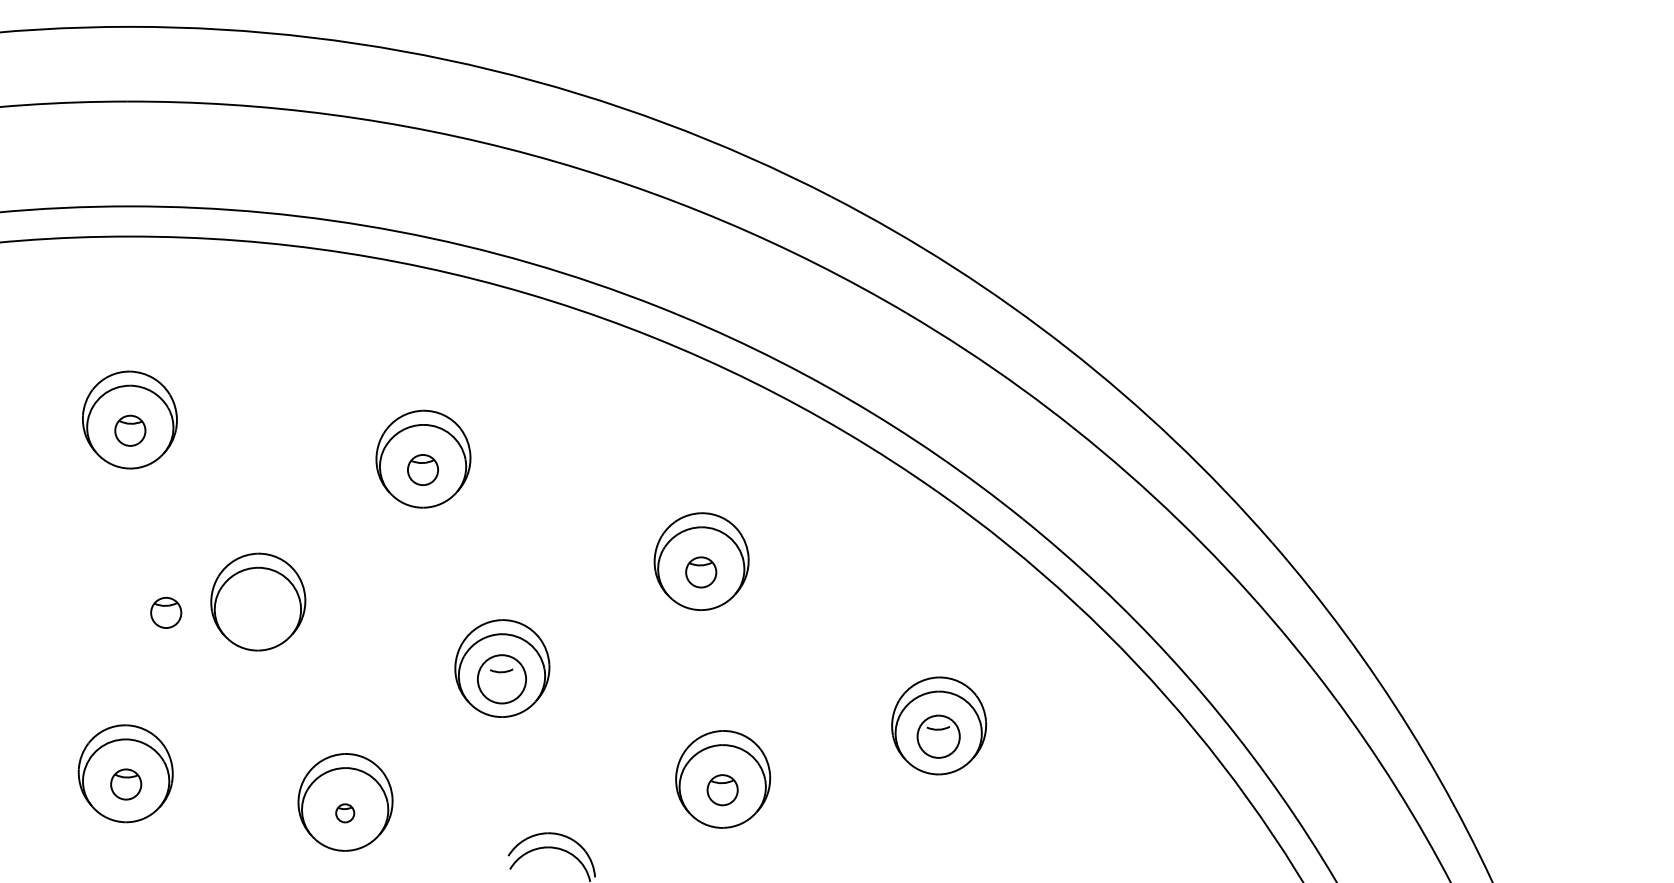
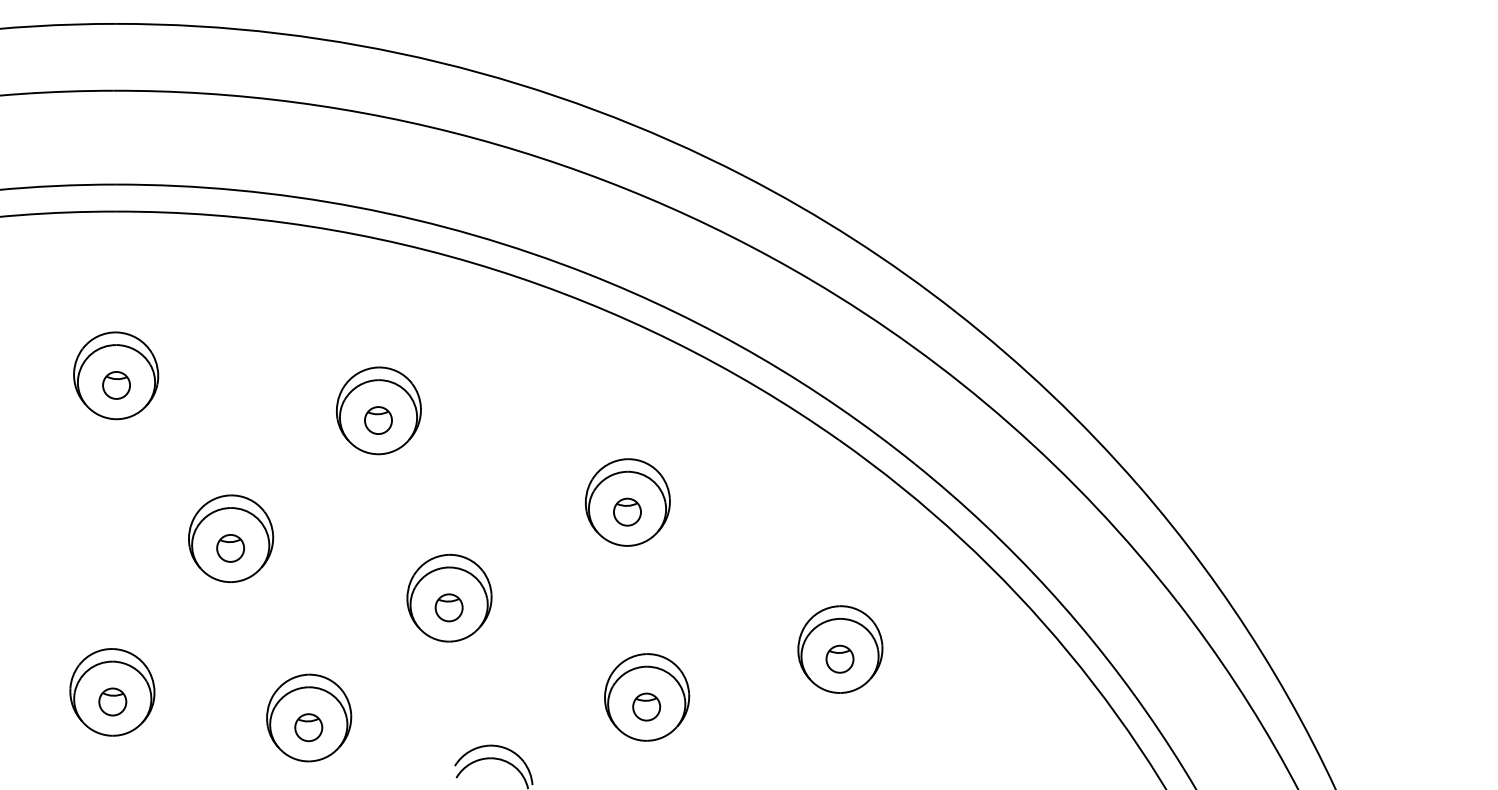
part: (166, 613) -> (230, 548), moved
circle: (501, 678) -> (448, 607), size x0.62
circle: (938, 735) -> (839, 658), size x0.71
part: (344, 813) -> (308, 727), size x1.67

